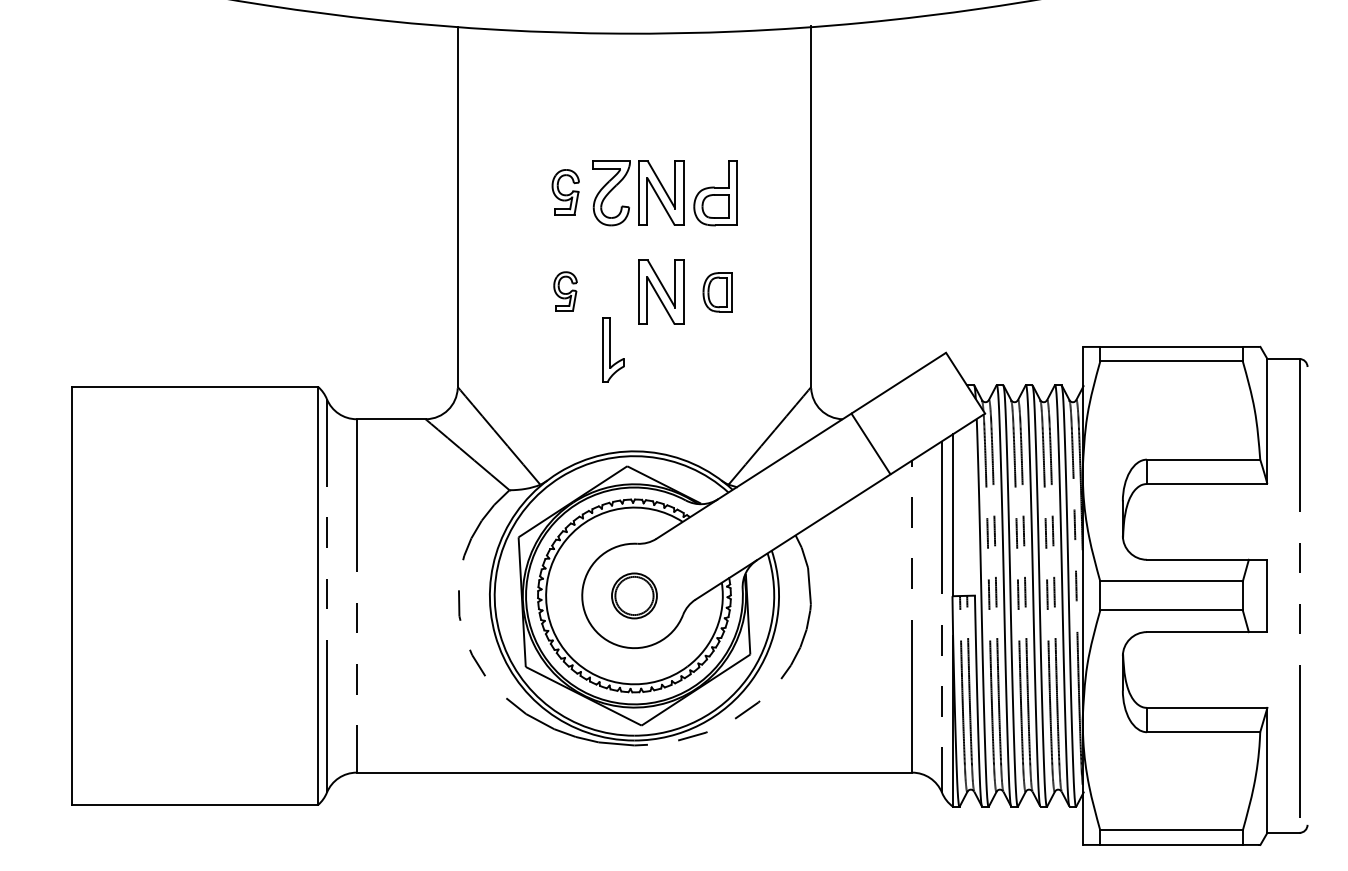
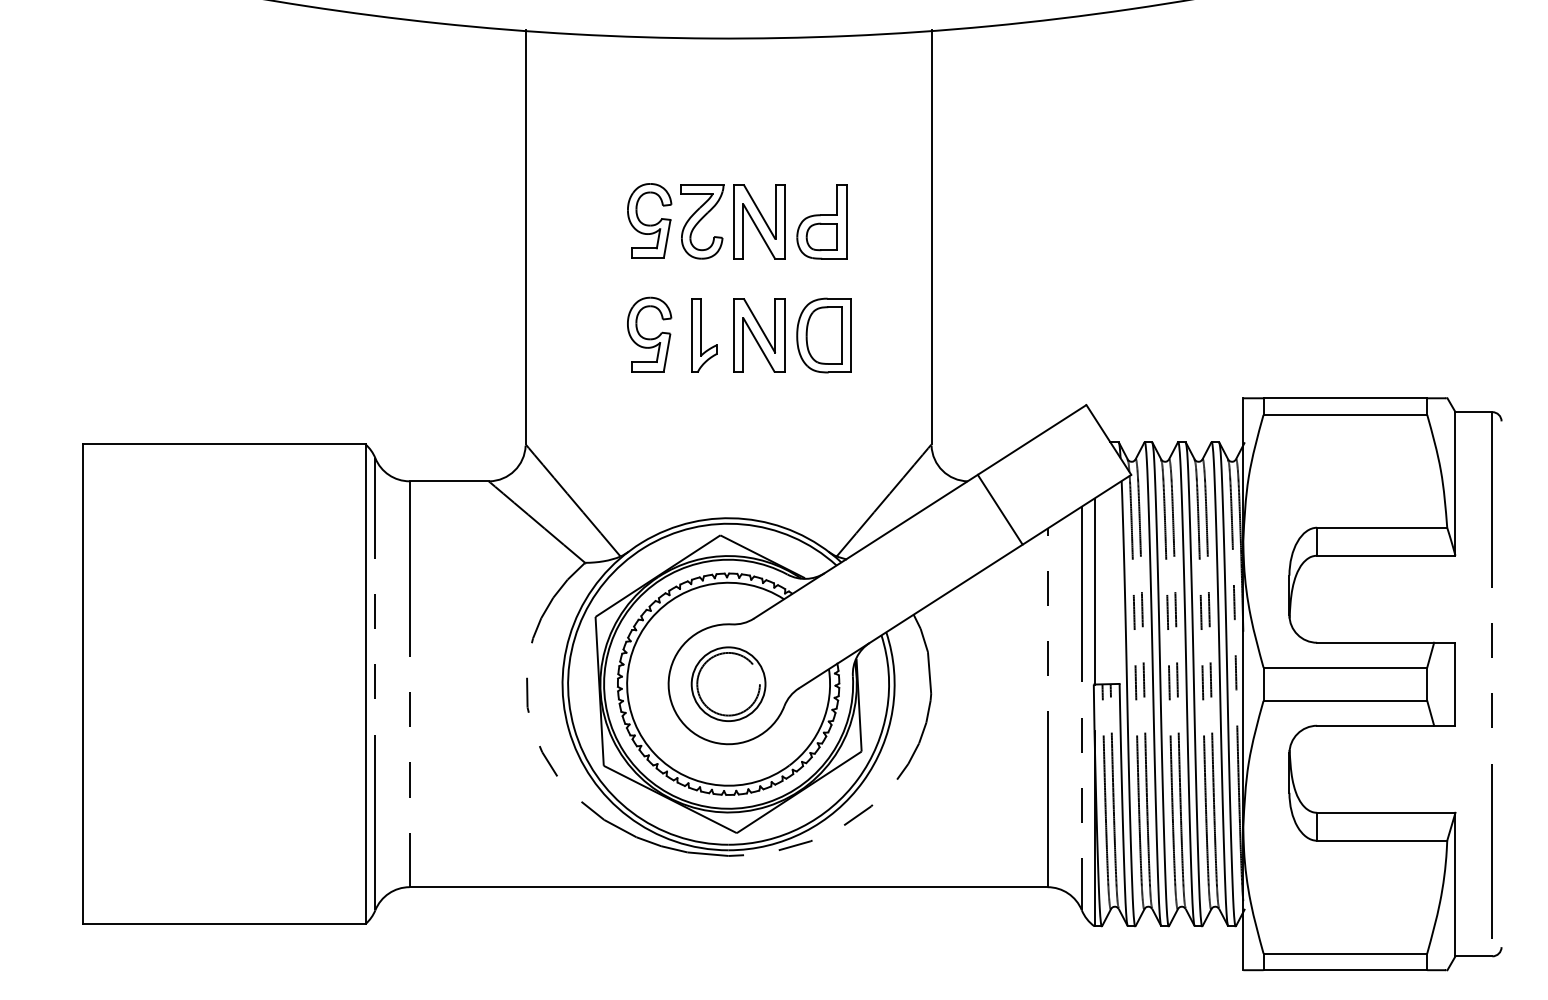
part: (565, 192) -> (649, 220), size x1.43
part: (565, 291) -> (649, 334), size x1.67
part: (717, 292) -> (823, 335), size x1.67
part: (613, 349) -> (704, 334), moved
part: (634, 595) -> (728, 683), size x1.43

